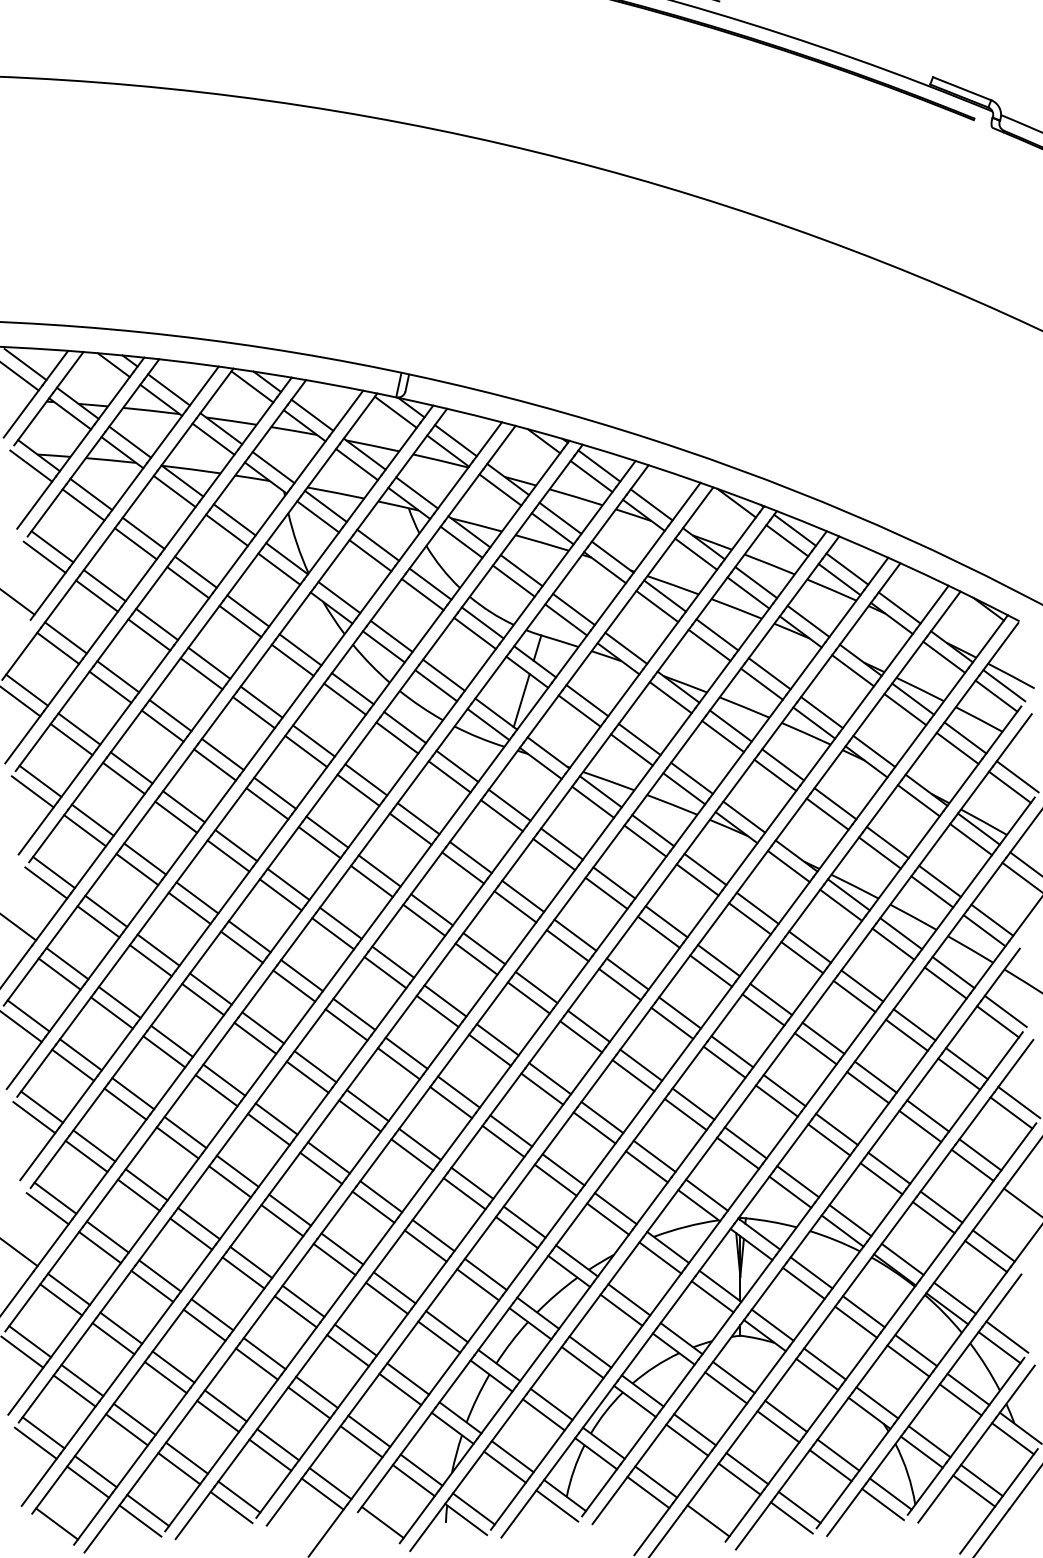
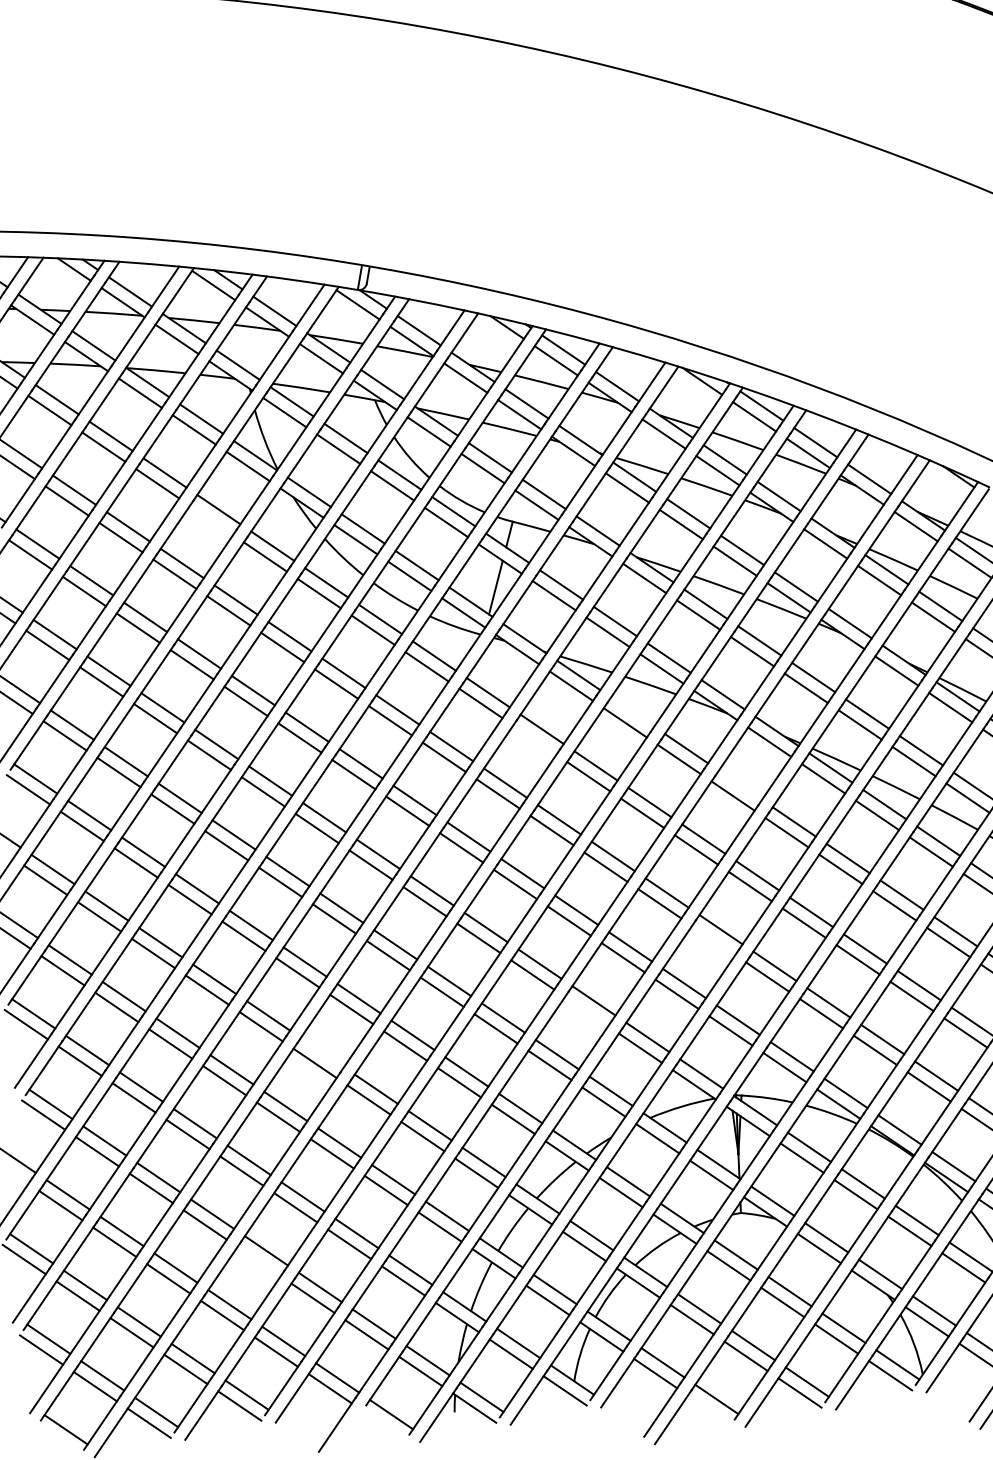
line: (240, 621) -> (211, 520), removed
line: (653, 830) -> (633, 711), removed
line: (554, 854) -> (535, 740), removed
line: (757, 907) -> (740, 784), removed
line: (724, 1061) -> (713, 939), removed
line: (594, 1127) -> (586, 1011), removed
line: (328, 1157) -> (321, 1052), removed
line: (256, 1363) -> (258, 1261), removed

